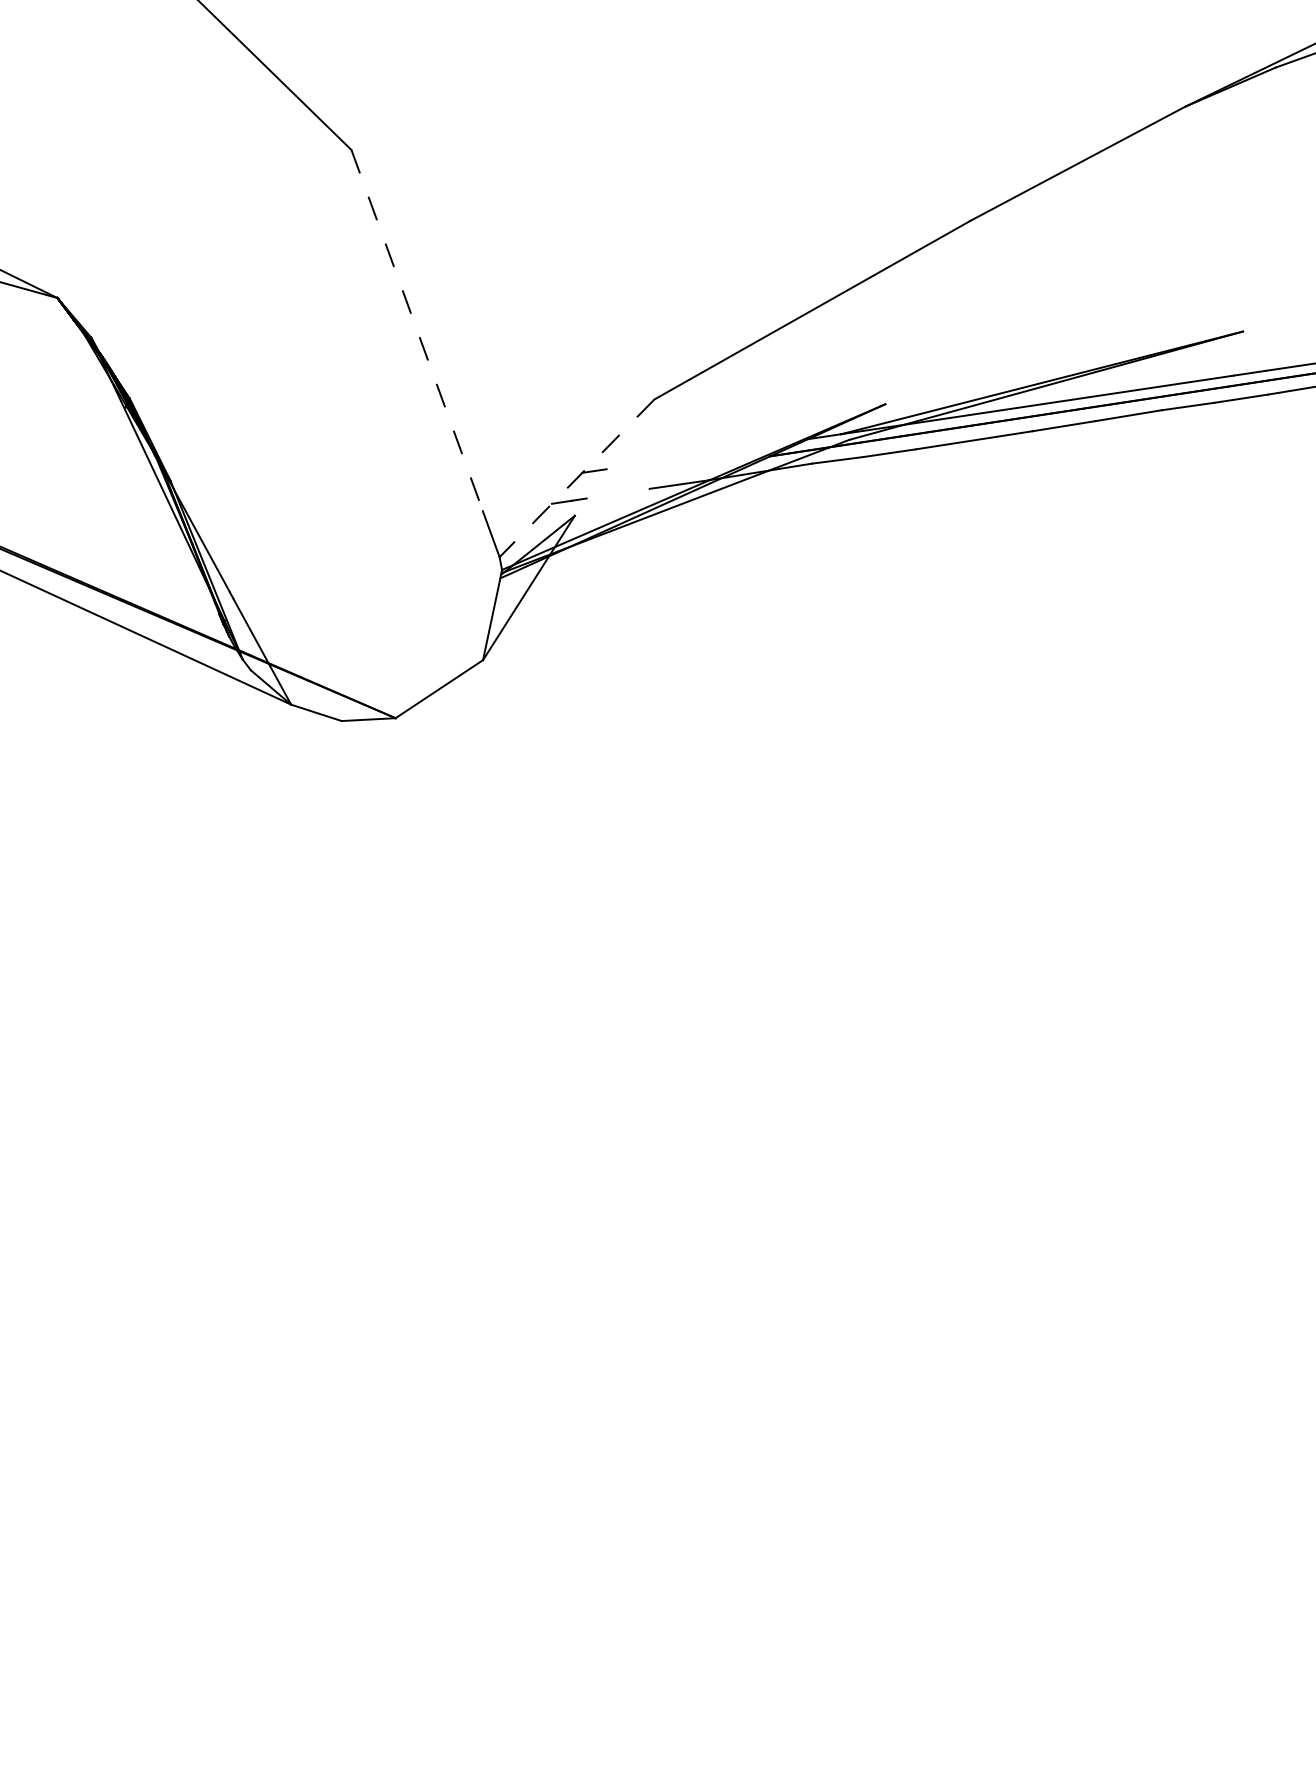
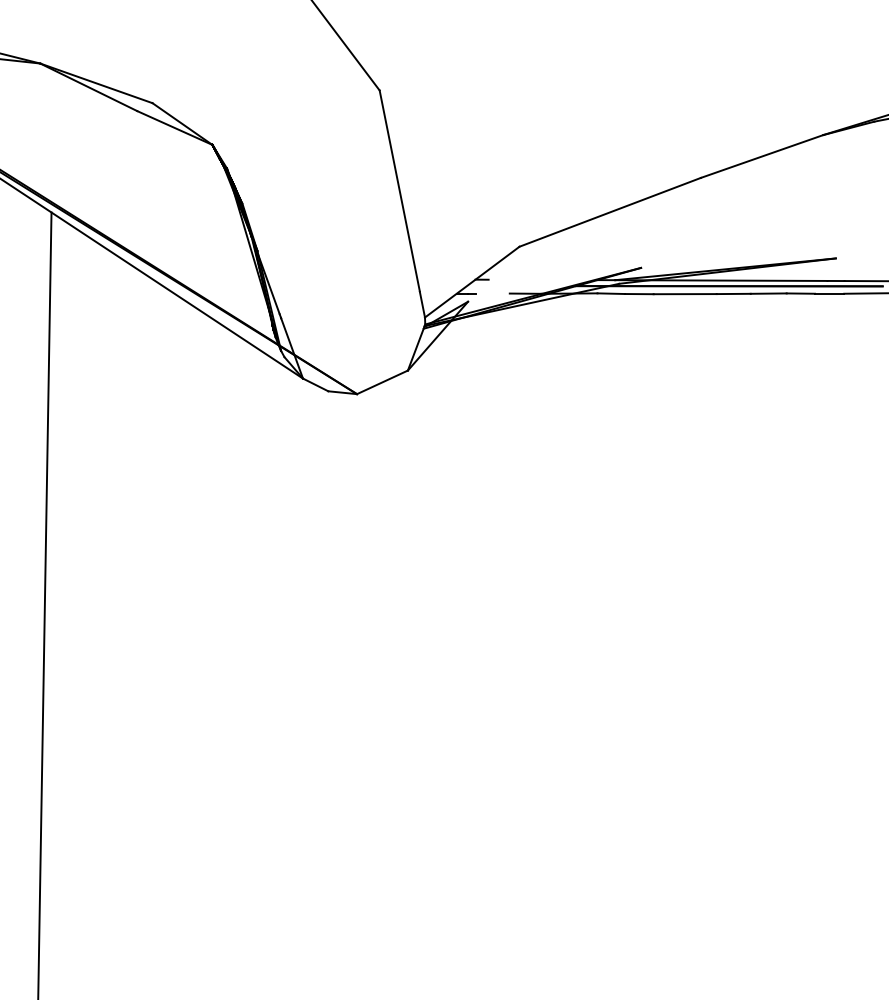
line: (416, 331) -> (399, 191), dashed -> solid
line: (575, 479) -> (471, 282), dashed -> solid

